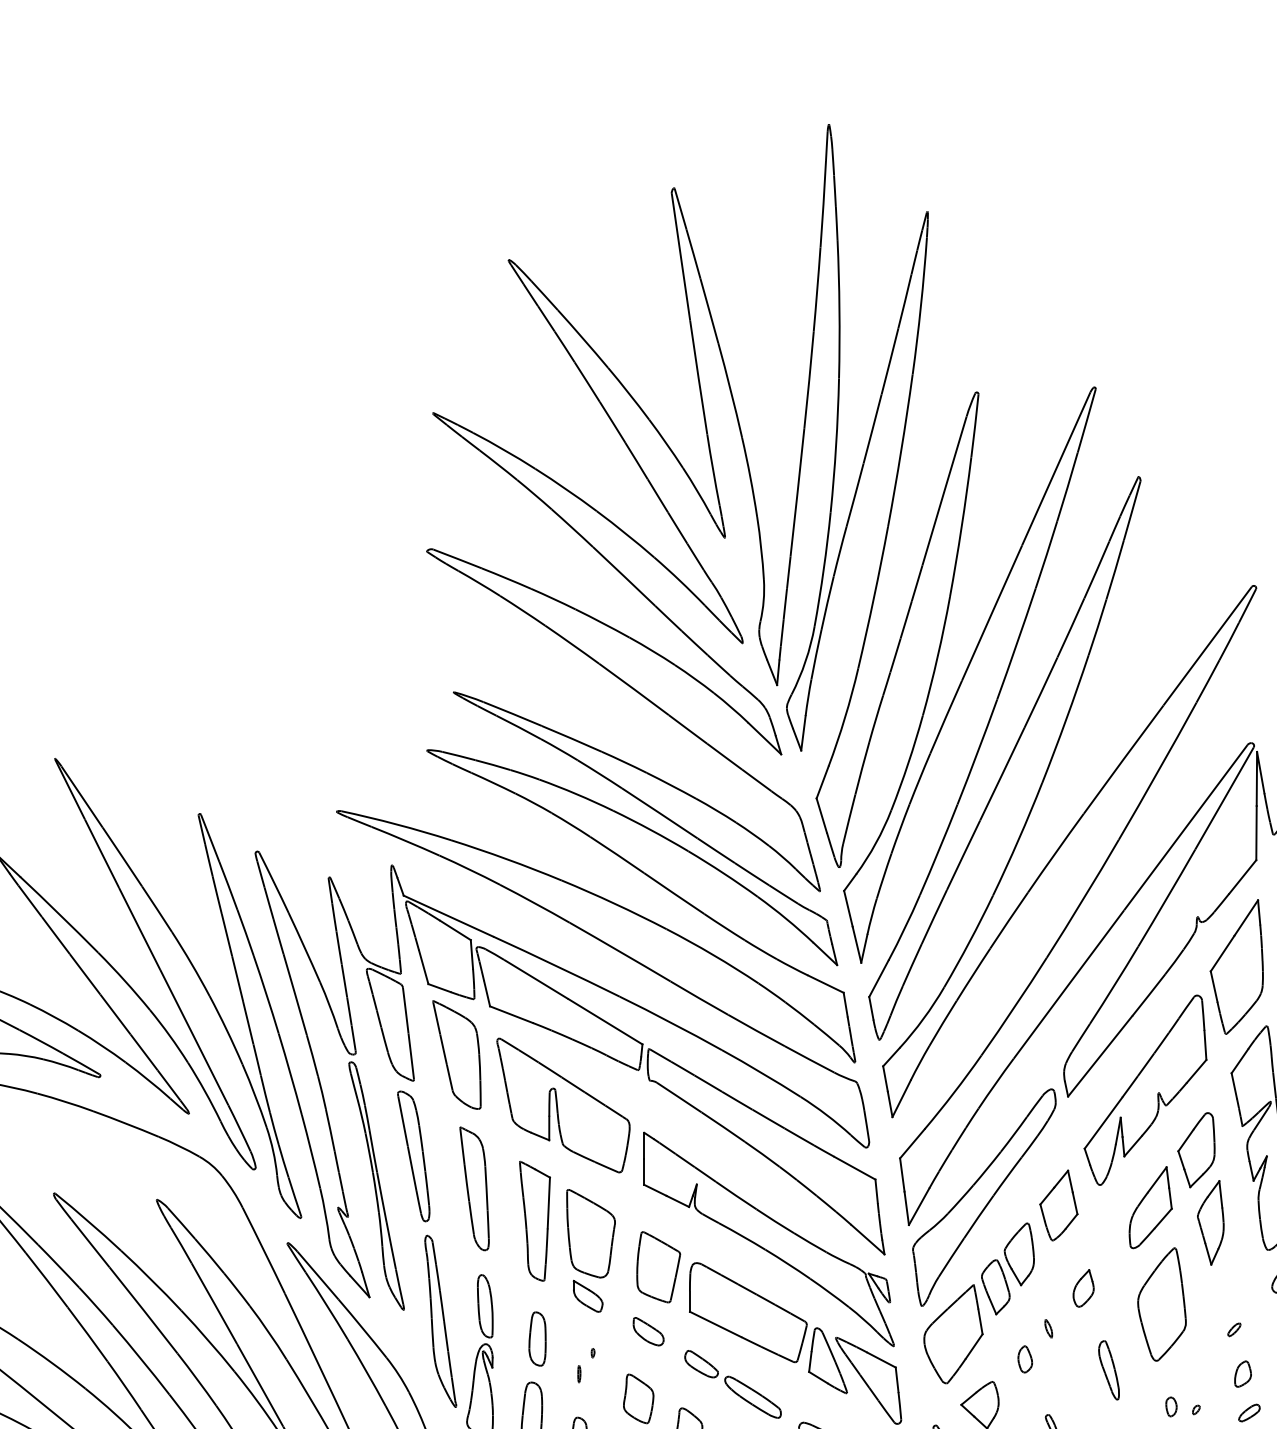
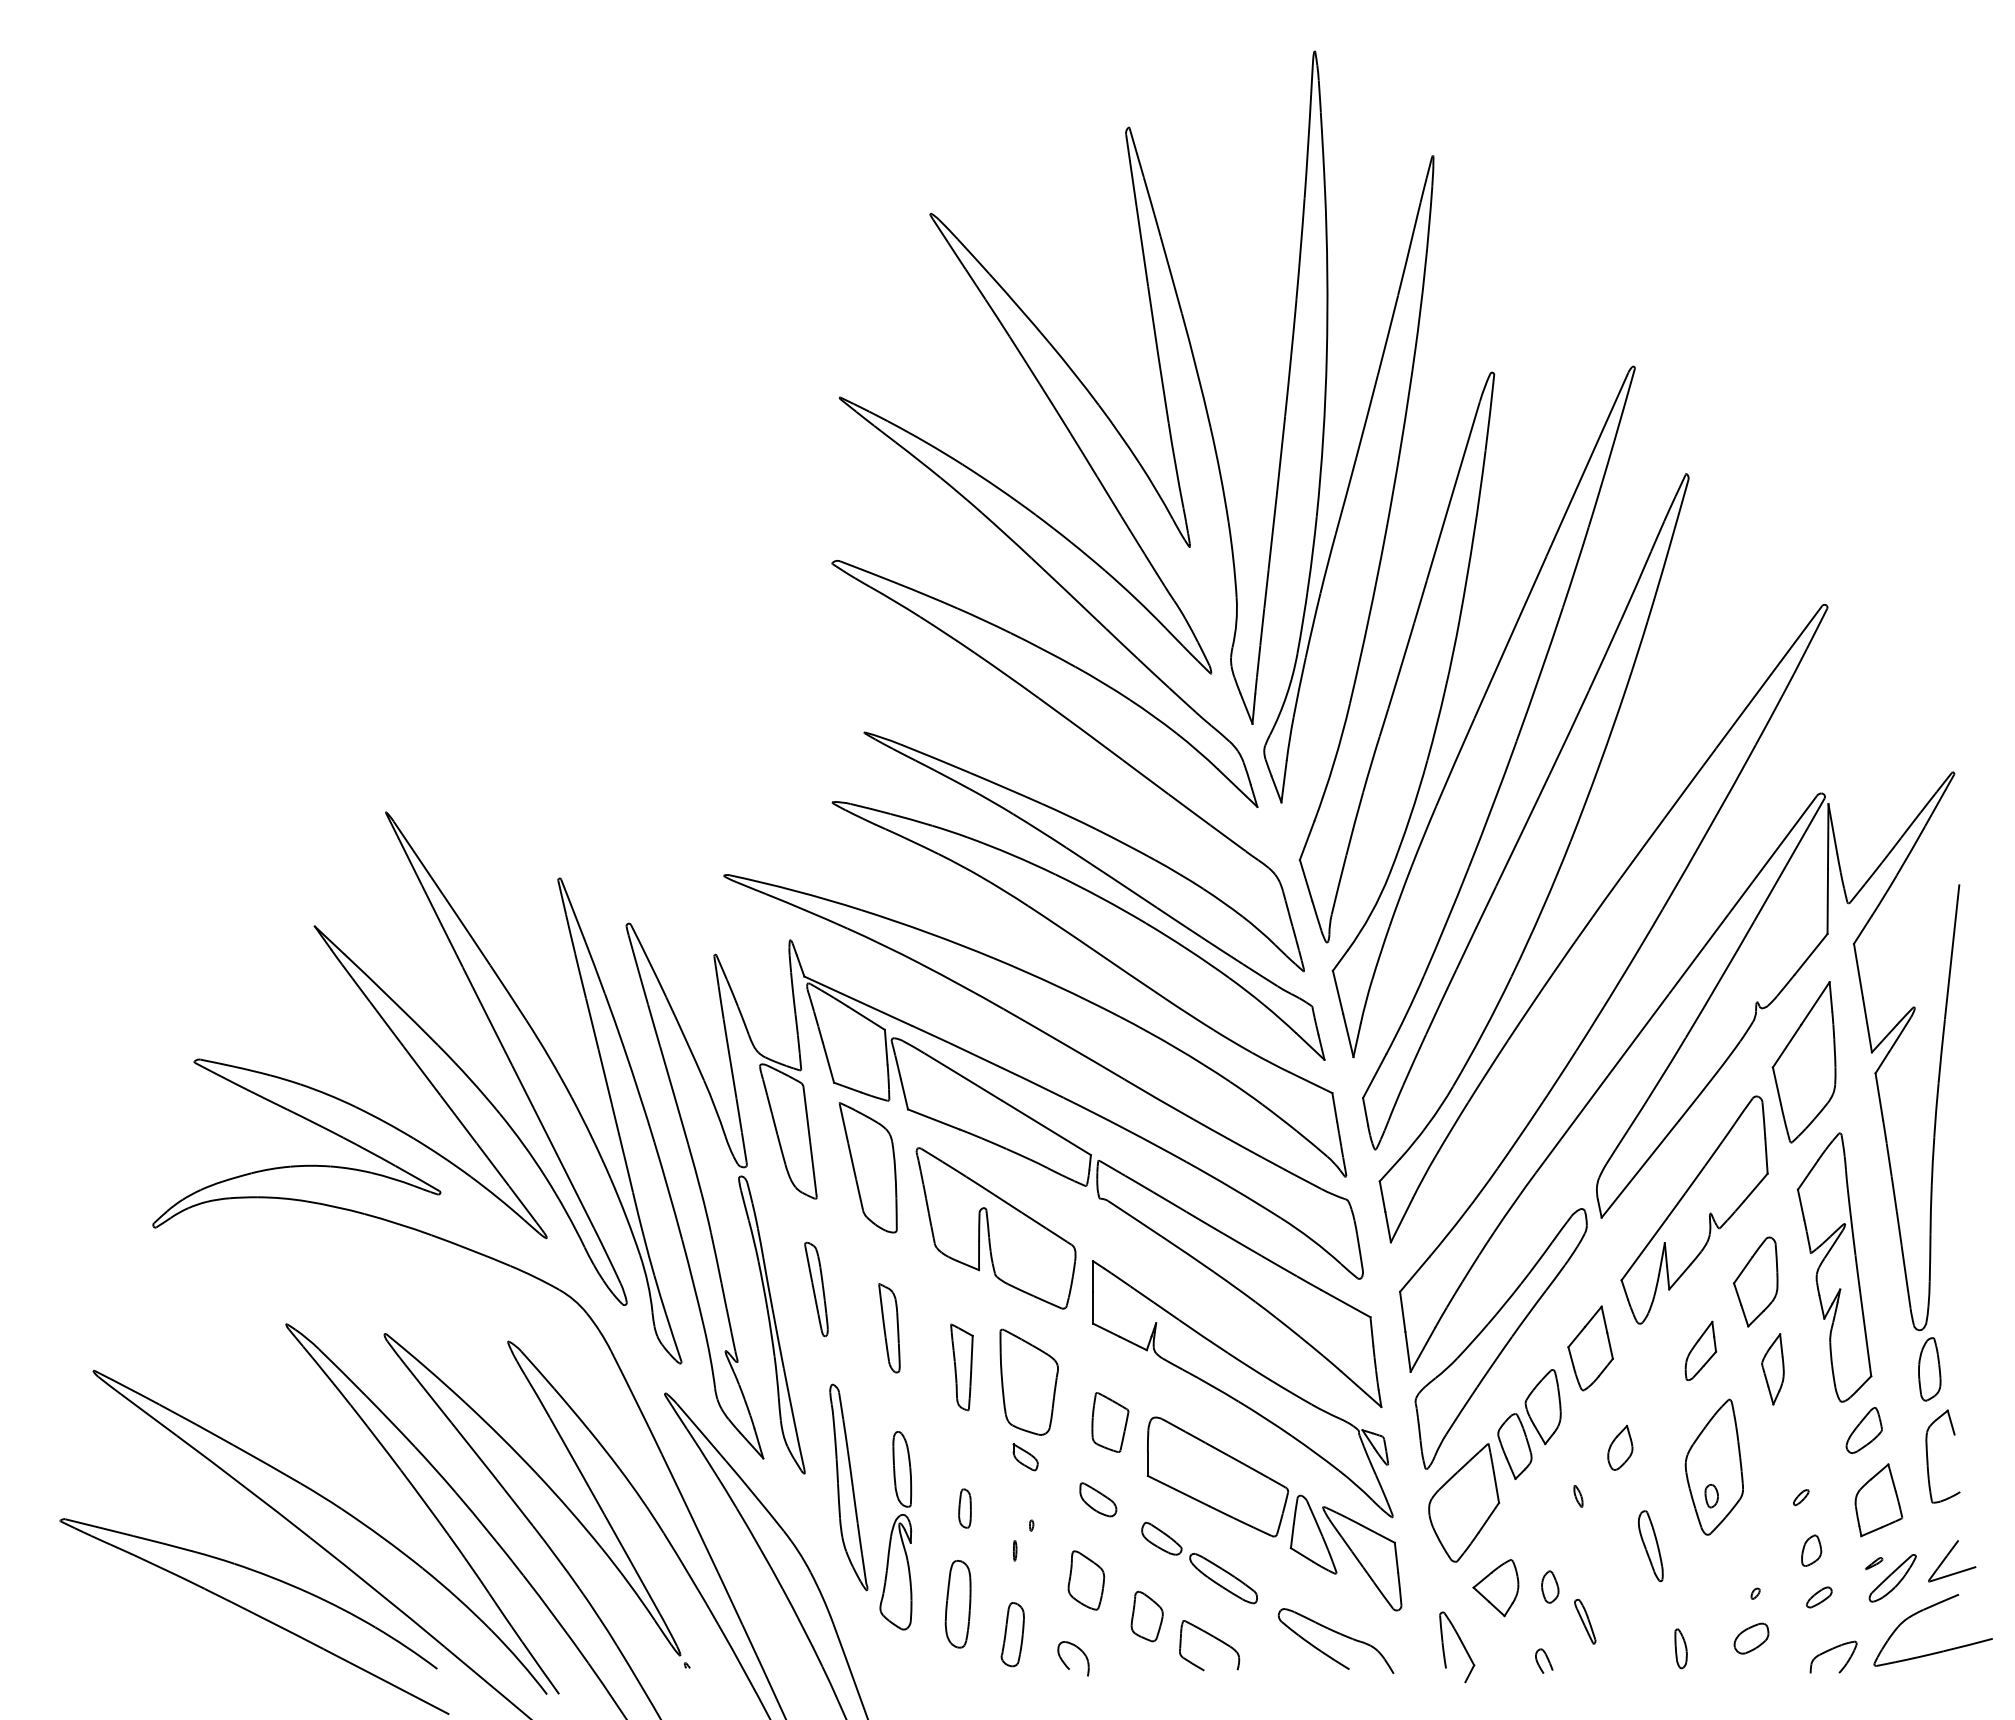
part: (413, 1156) -> (816, 1289), size x0.6
part: (474, 1188) -> (889, 1327), size x0.6
part: (1150, 1207) -> (1700, 1350), size x0.6
part: (534, 1221) -> (961, 1367), size x0.6
part: (1210, 1223) -> (1772, 1369), size x0.7
part: (658, 1267) -> (1110, 1422), size x0.7
part: (587, 1295) -> (1025, 1456), size x0.7
part: (537, 1338) -> (964, 1508), size x0.6
part: (1025, 1358) -> (1550, 1586), moved
part: (1171, 1407) -> (1711, 1496), moved

